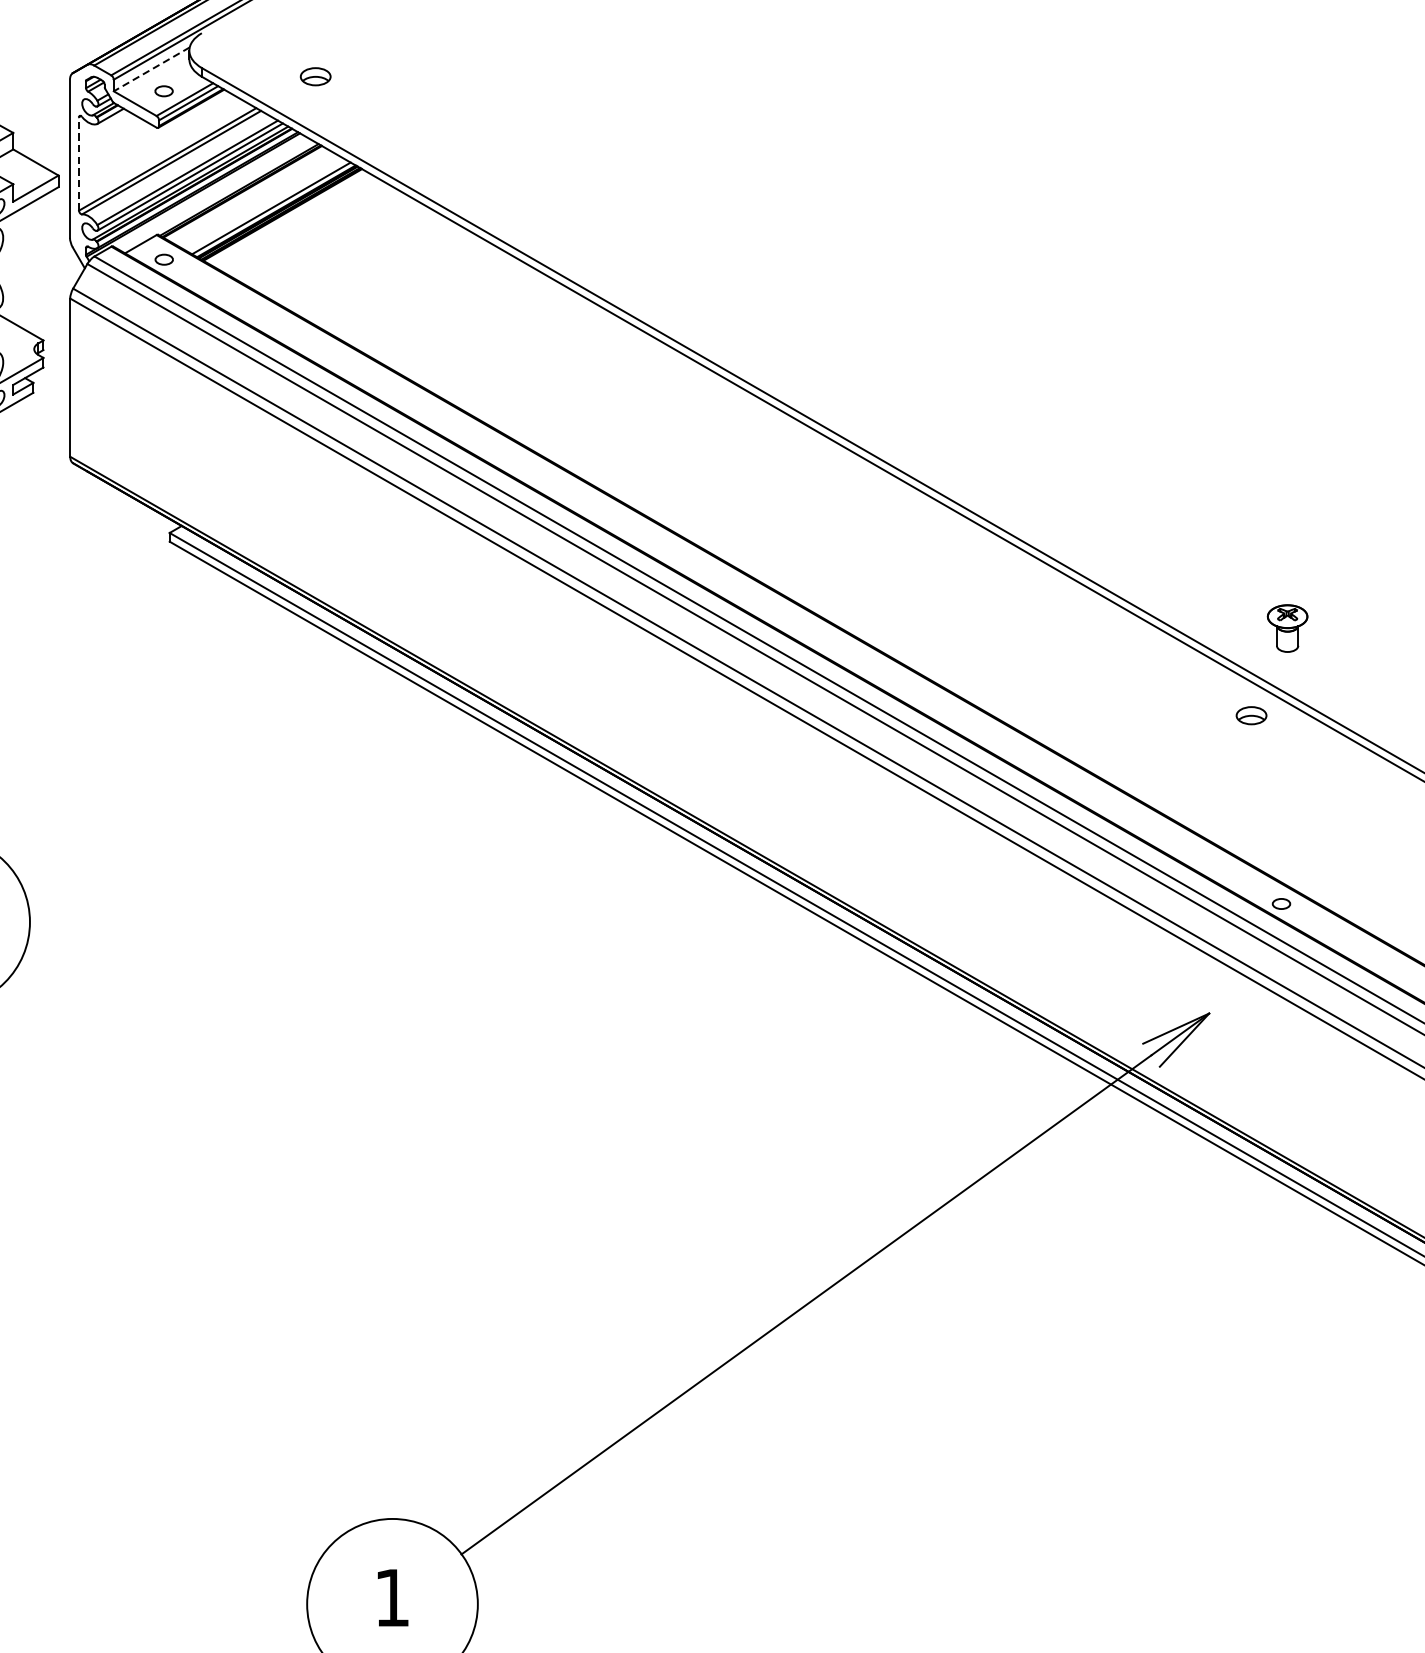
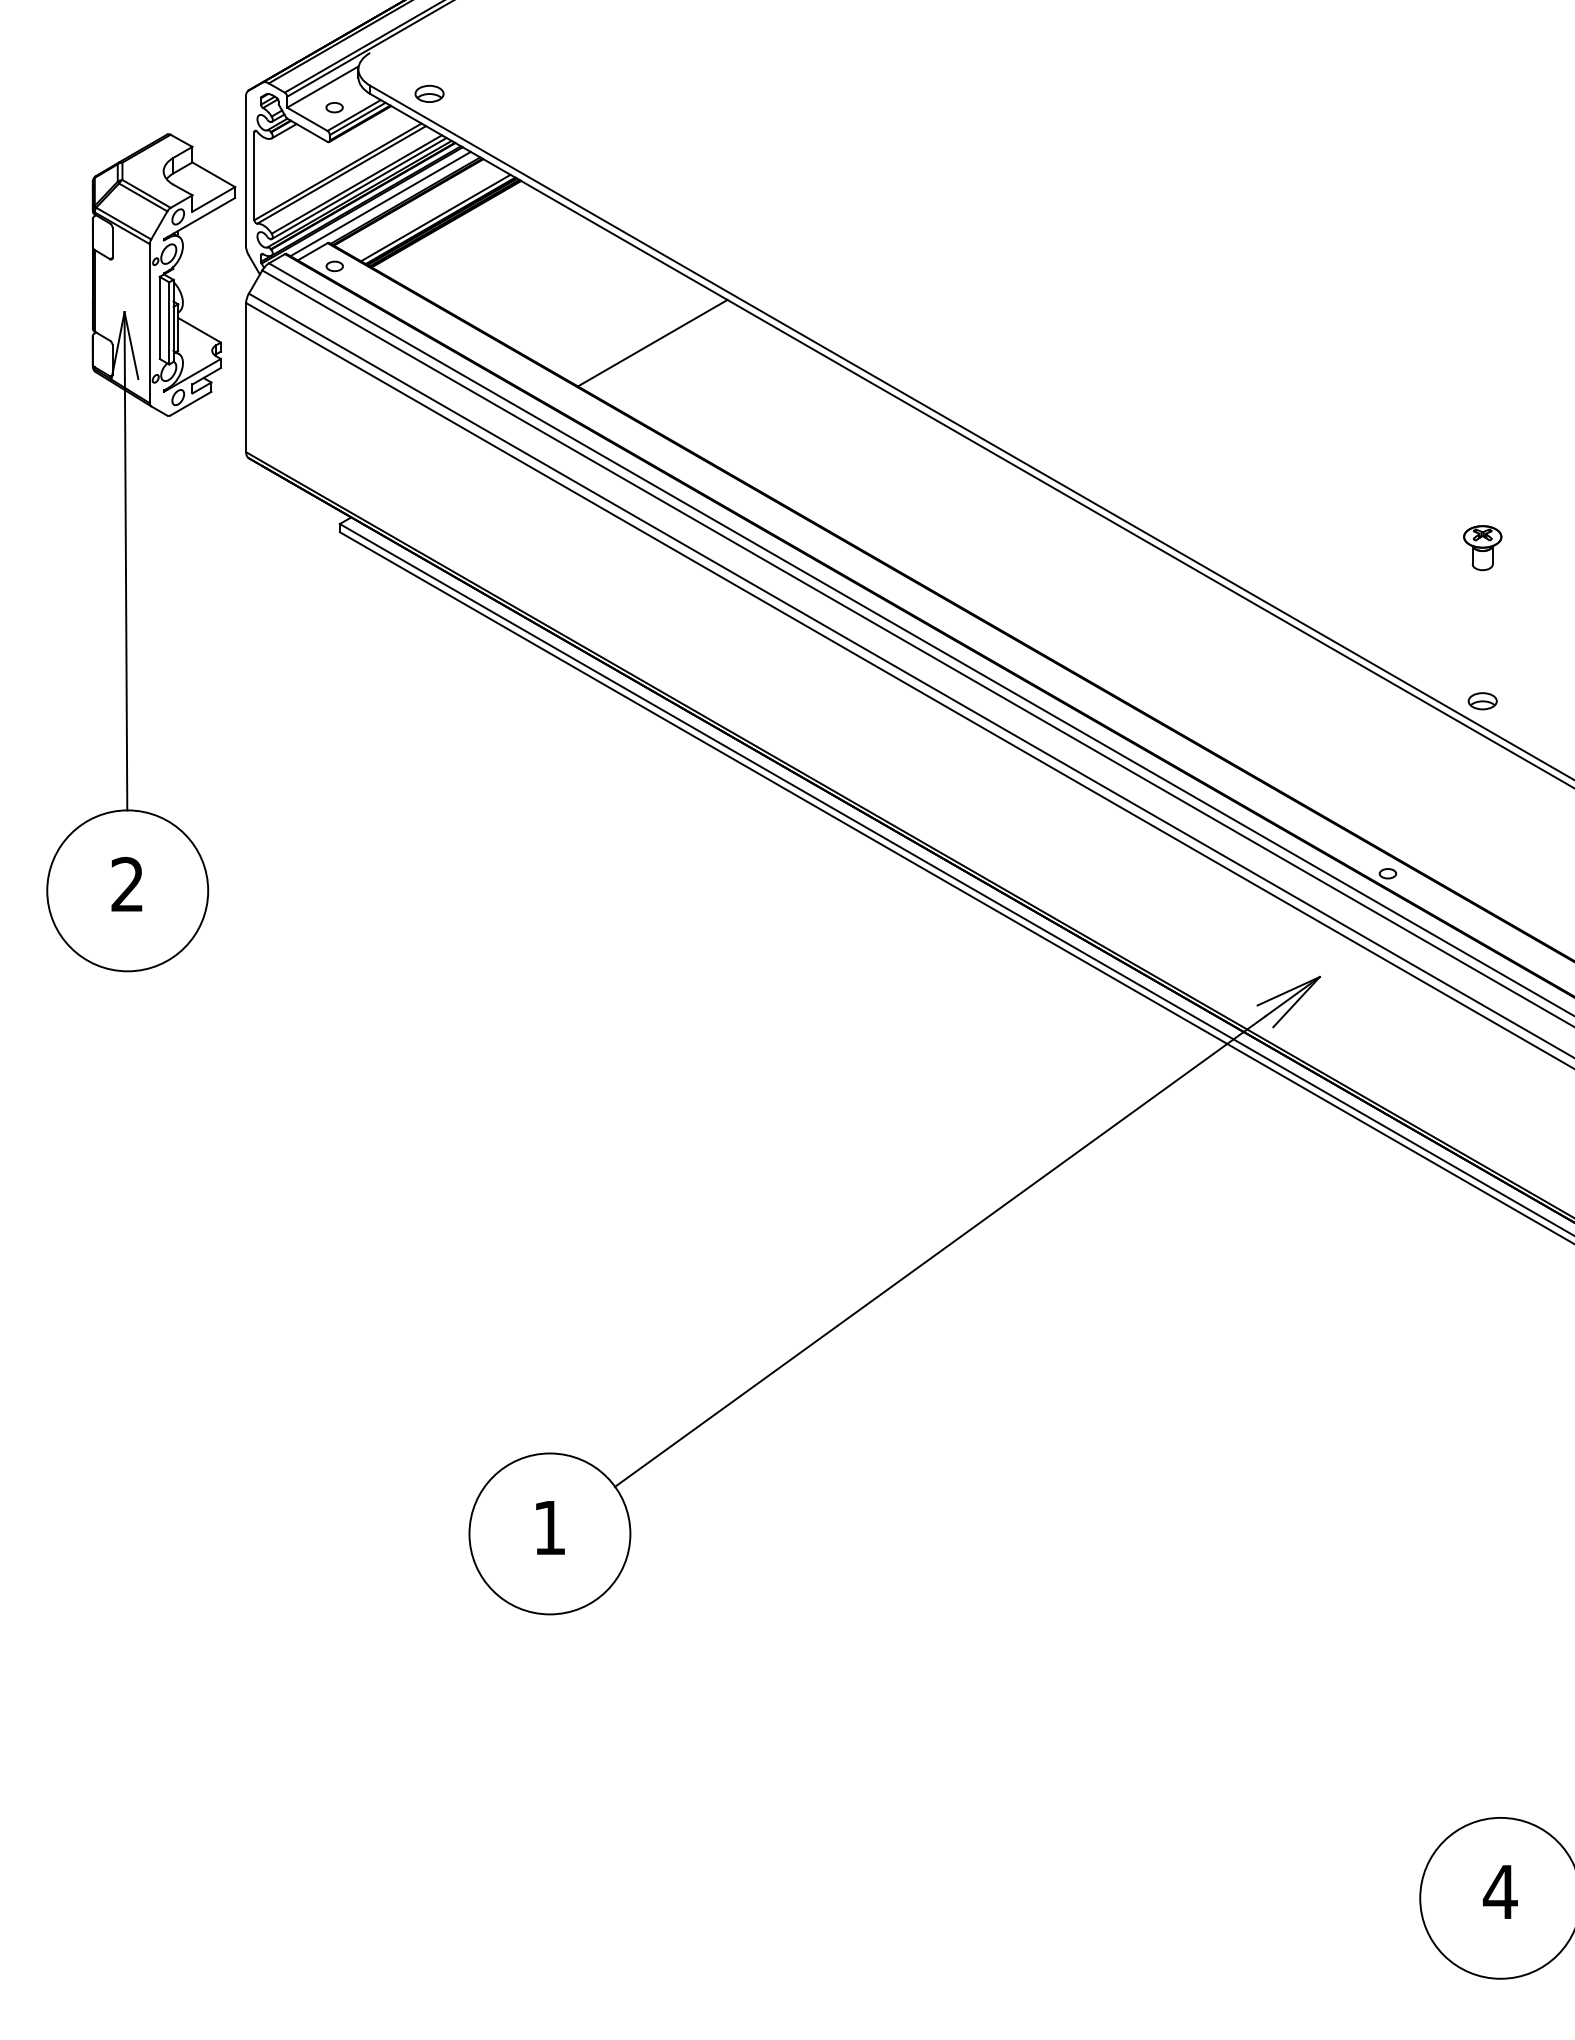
line: (151, 69) -> (322, 87), dashed -> solid
part: (315, 76) -> (429, 93), moved
line: (79, 163) -> (254, 175), dashed -> solid
line: (212, 192) -> (380, 203), added
line: (501, 340) -> (652, 342), added
part: (1287, 628) -> (1482, 548), moved
part: (1251, 715) -> (1482, 701), moved

